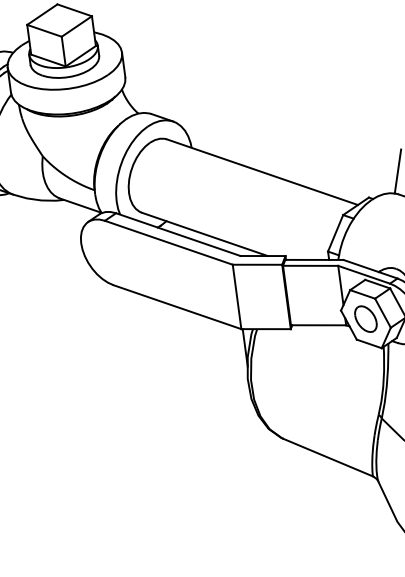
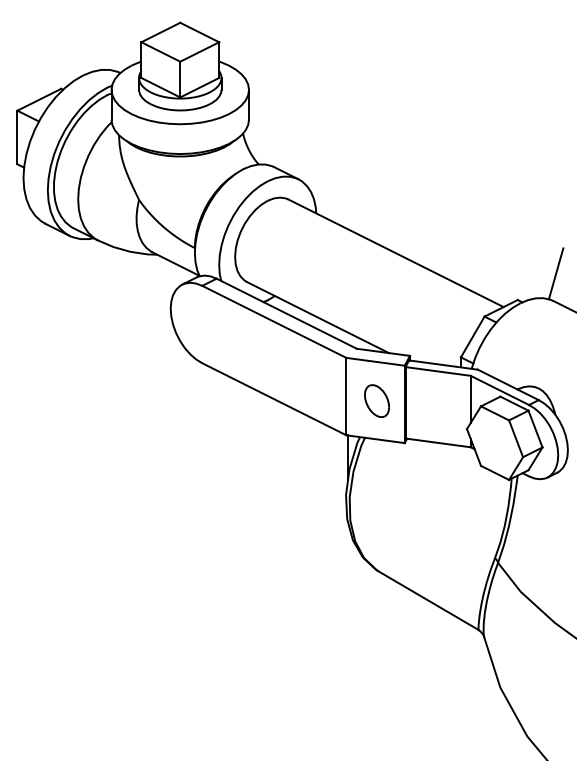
part: (365, 318) -> (376, 400), moved

